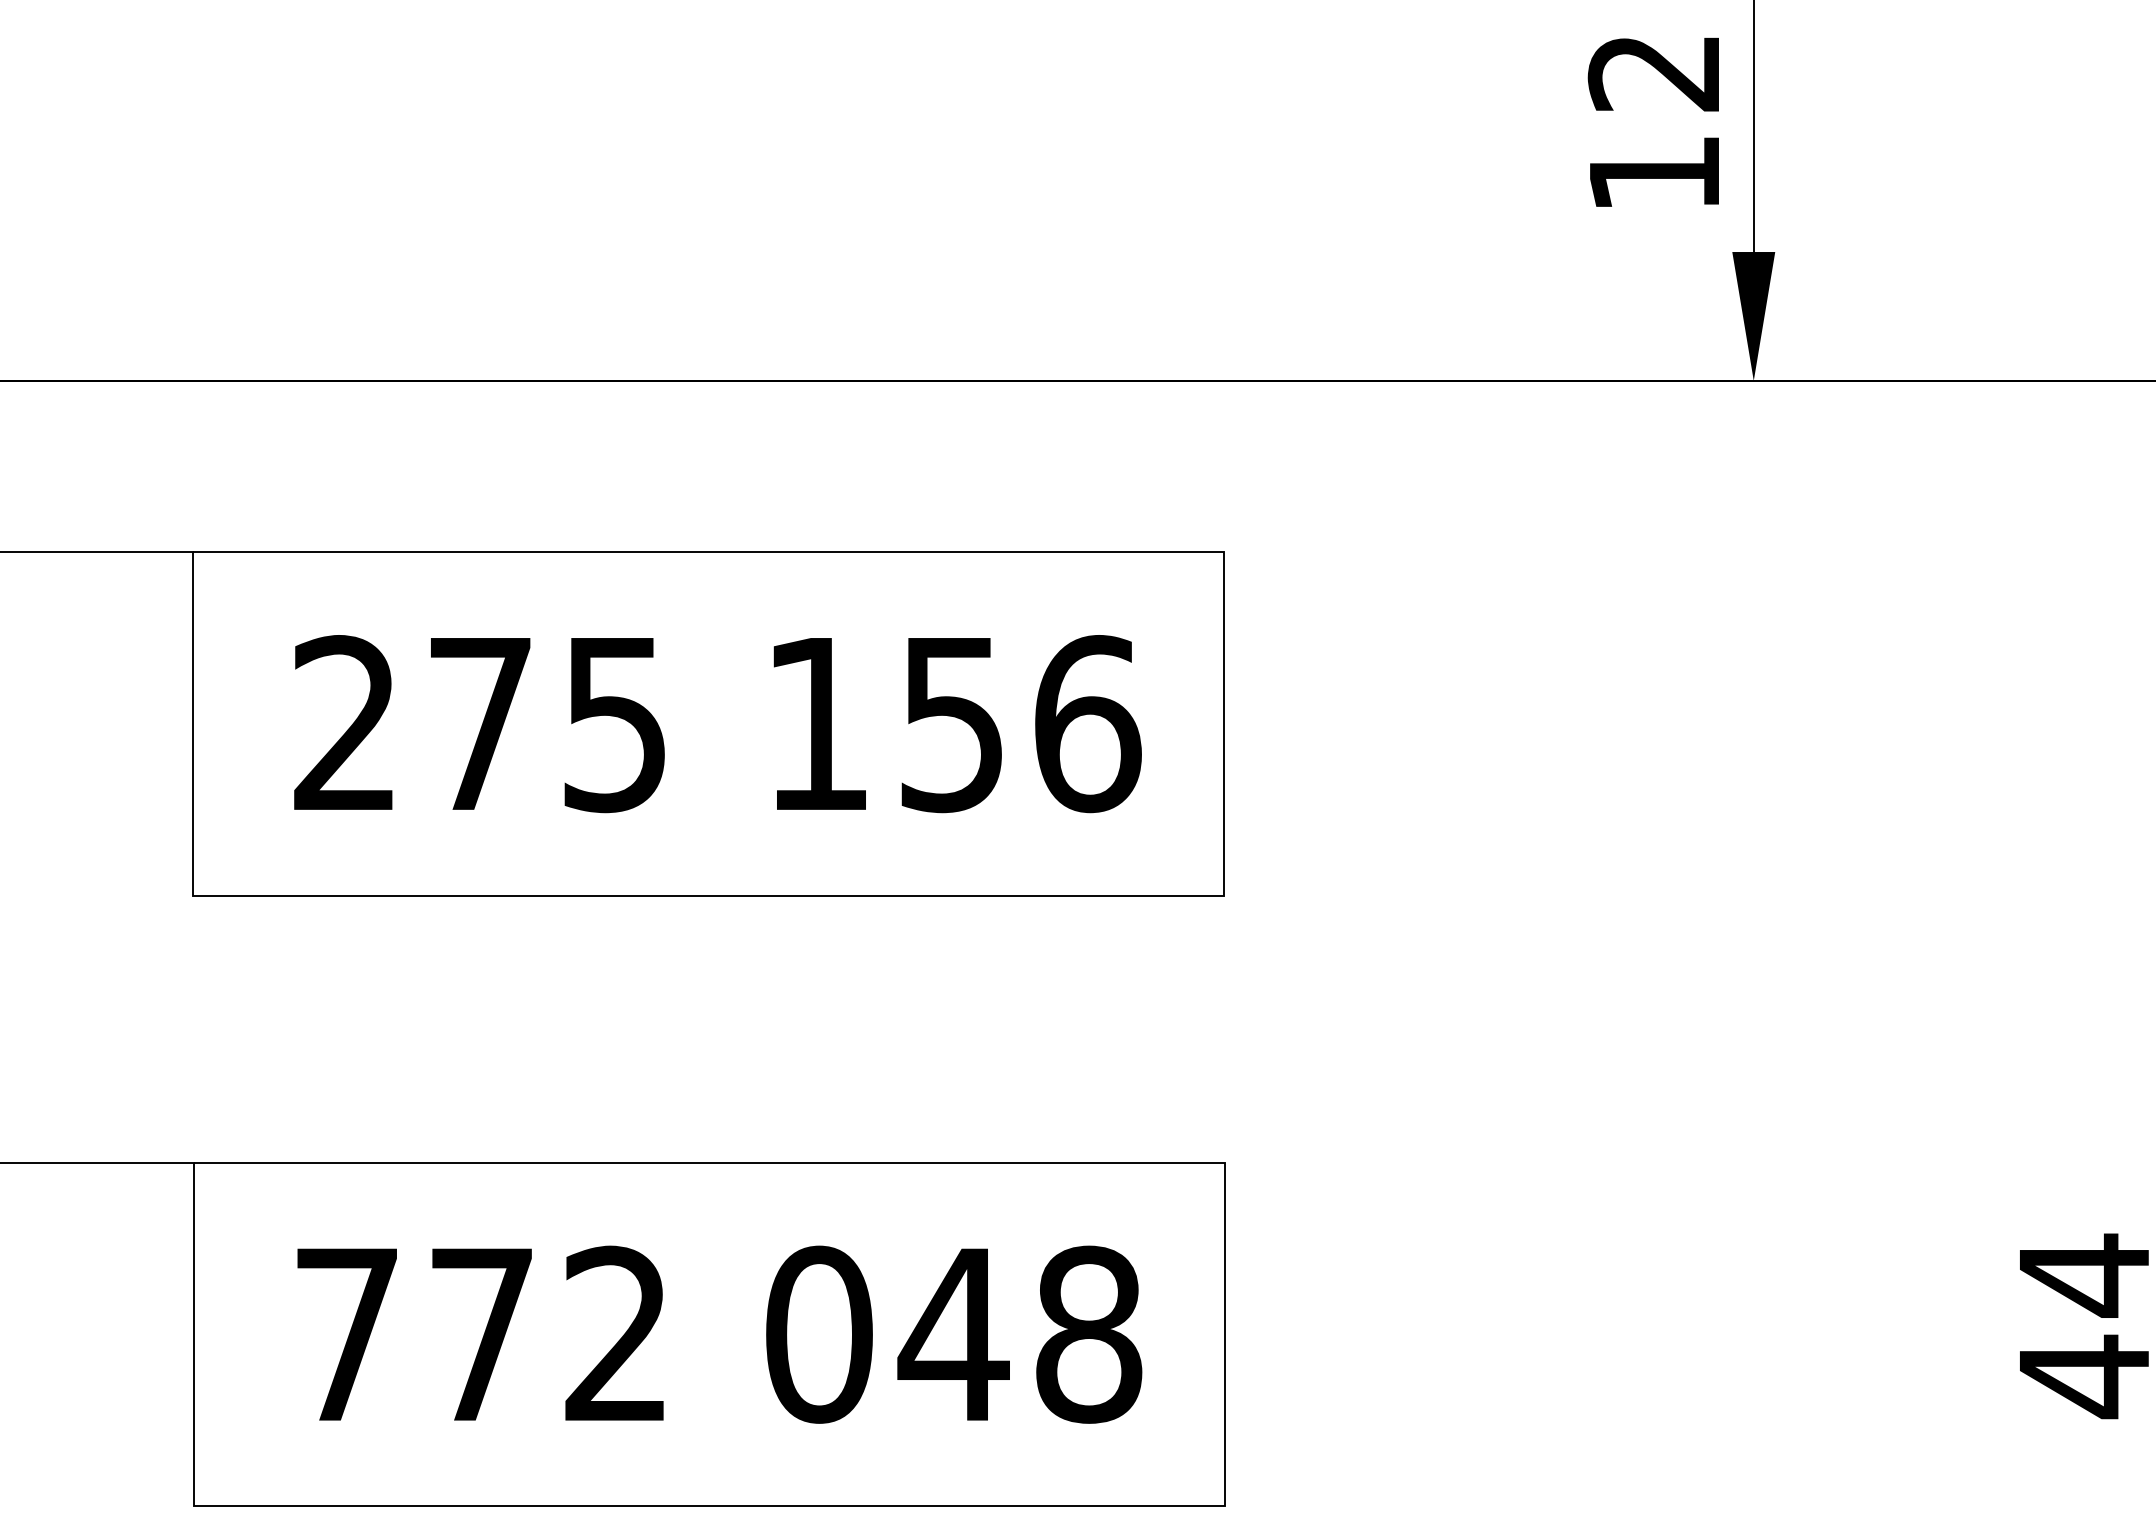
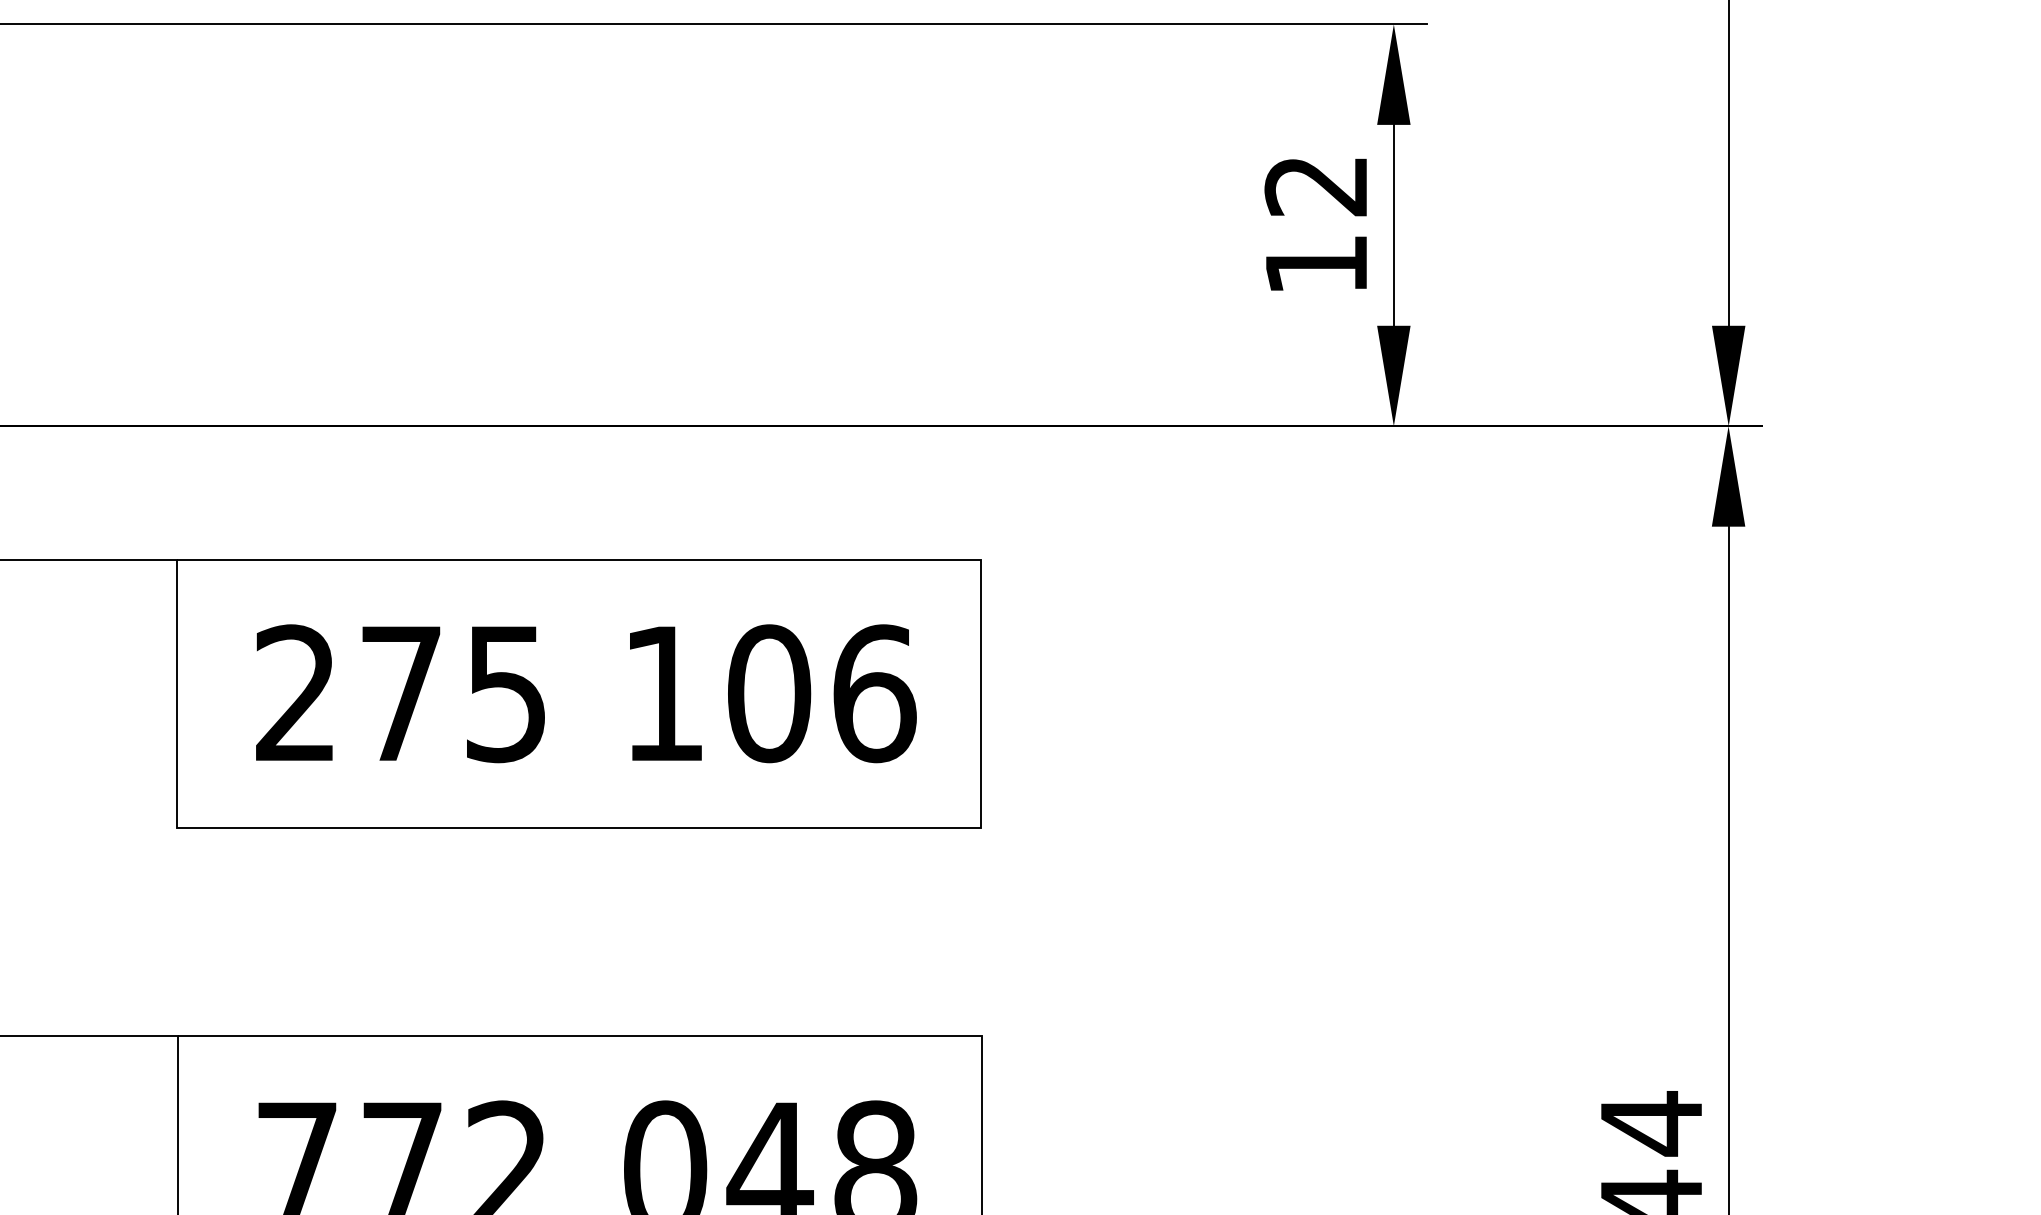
text: (952, 723) -> (769, 693), 156 -> 106

